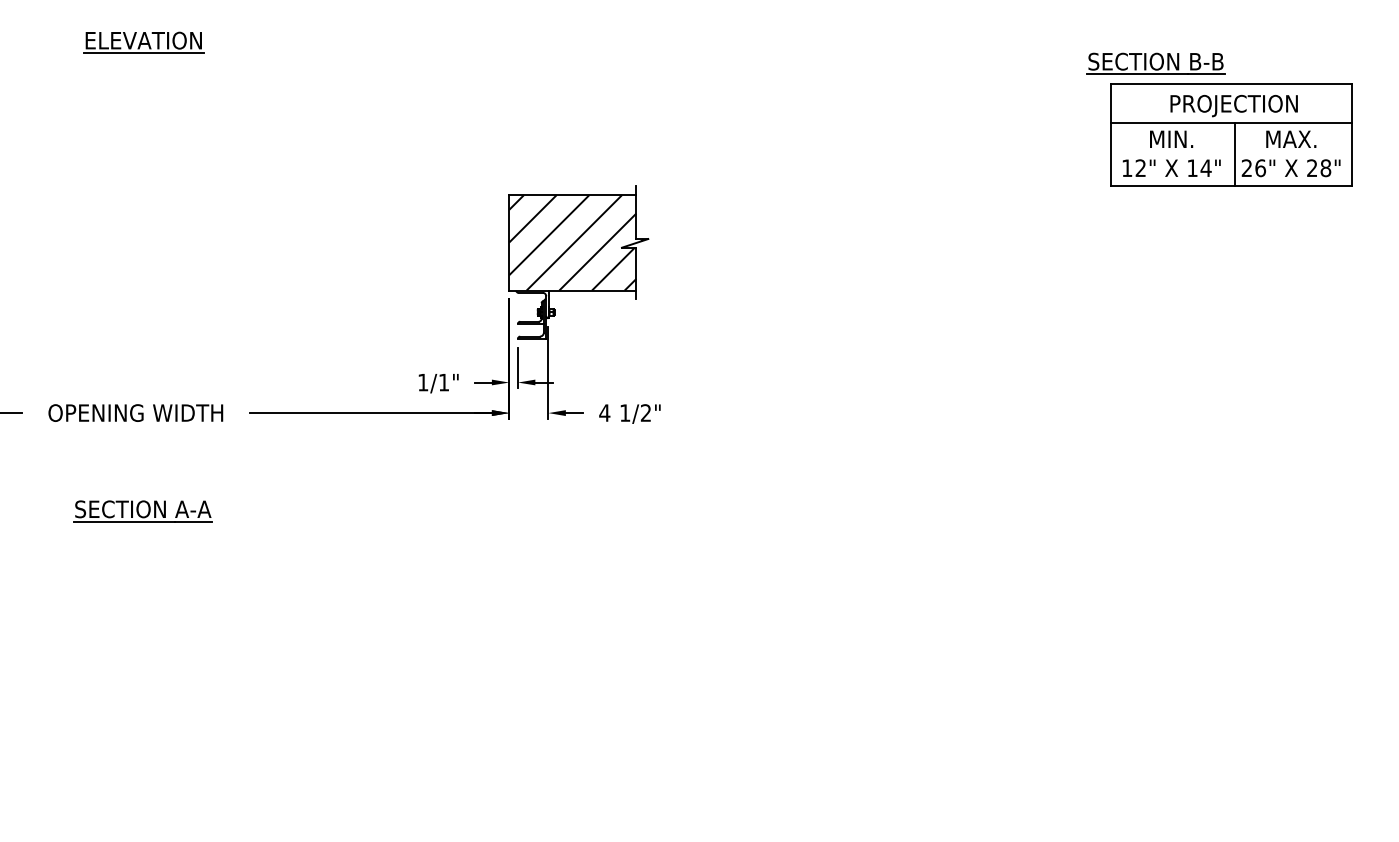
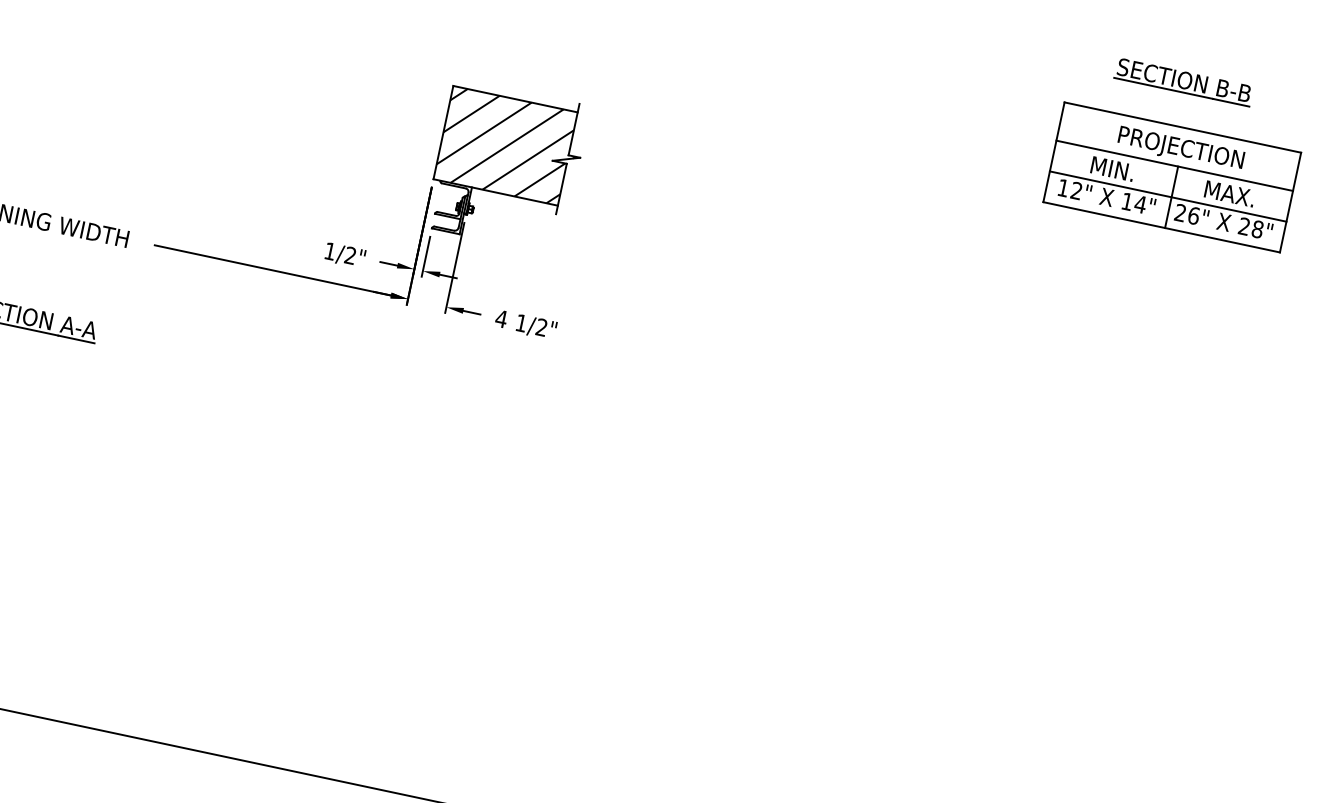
part: (1155, 63) -> (1183, 81), moved
line: (1231, 154) -> (1168, 196), added
text: (443, 382) -> (350, 255), 1/1" -> 1/2"

